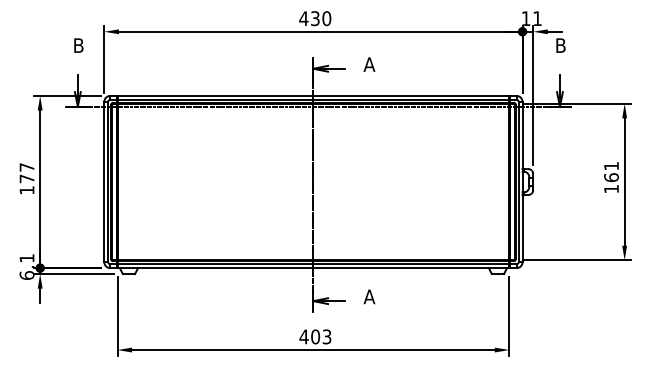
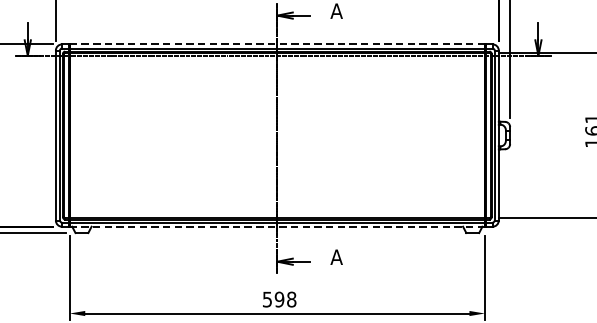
line: (313, 95) -> (277, 43), solid -> dashed
line: (313, 268) -> (277, 227), solid -> dashed
text: (315, 336) -> (279, 299), 403 -> 598

